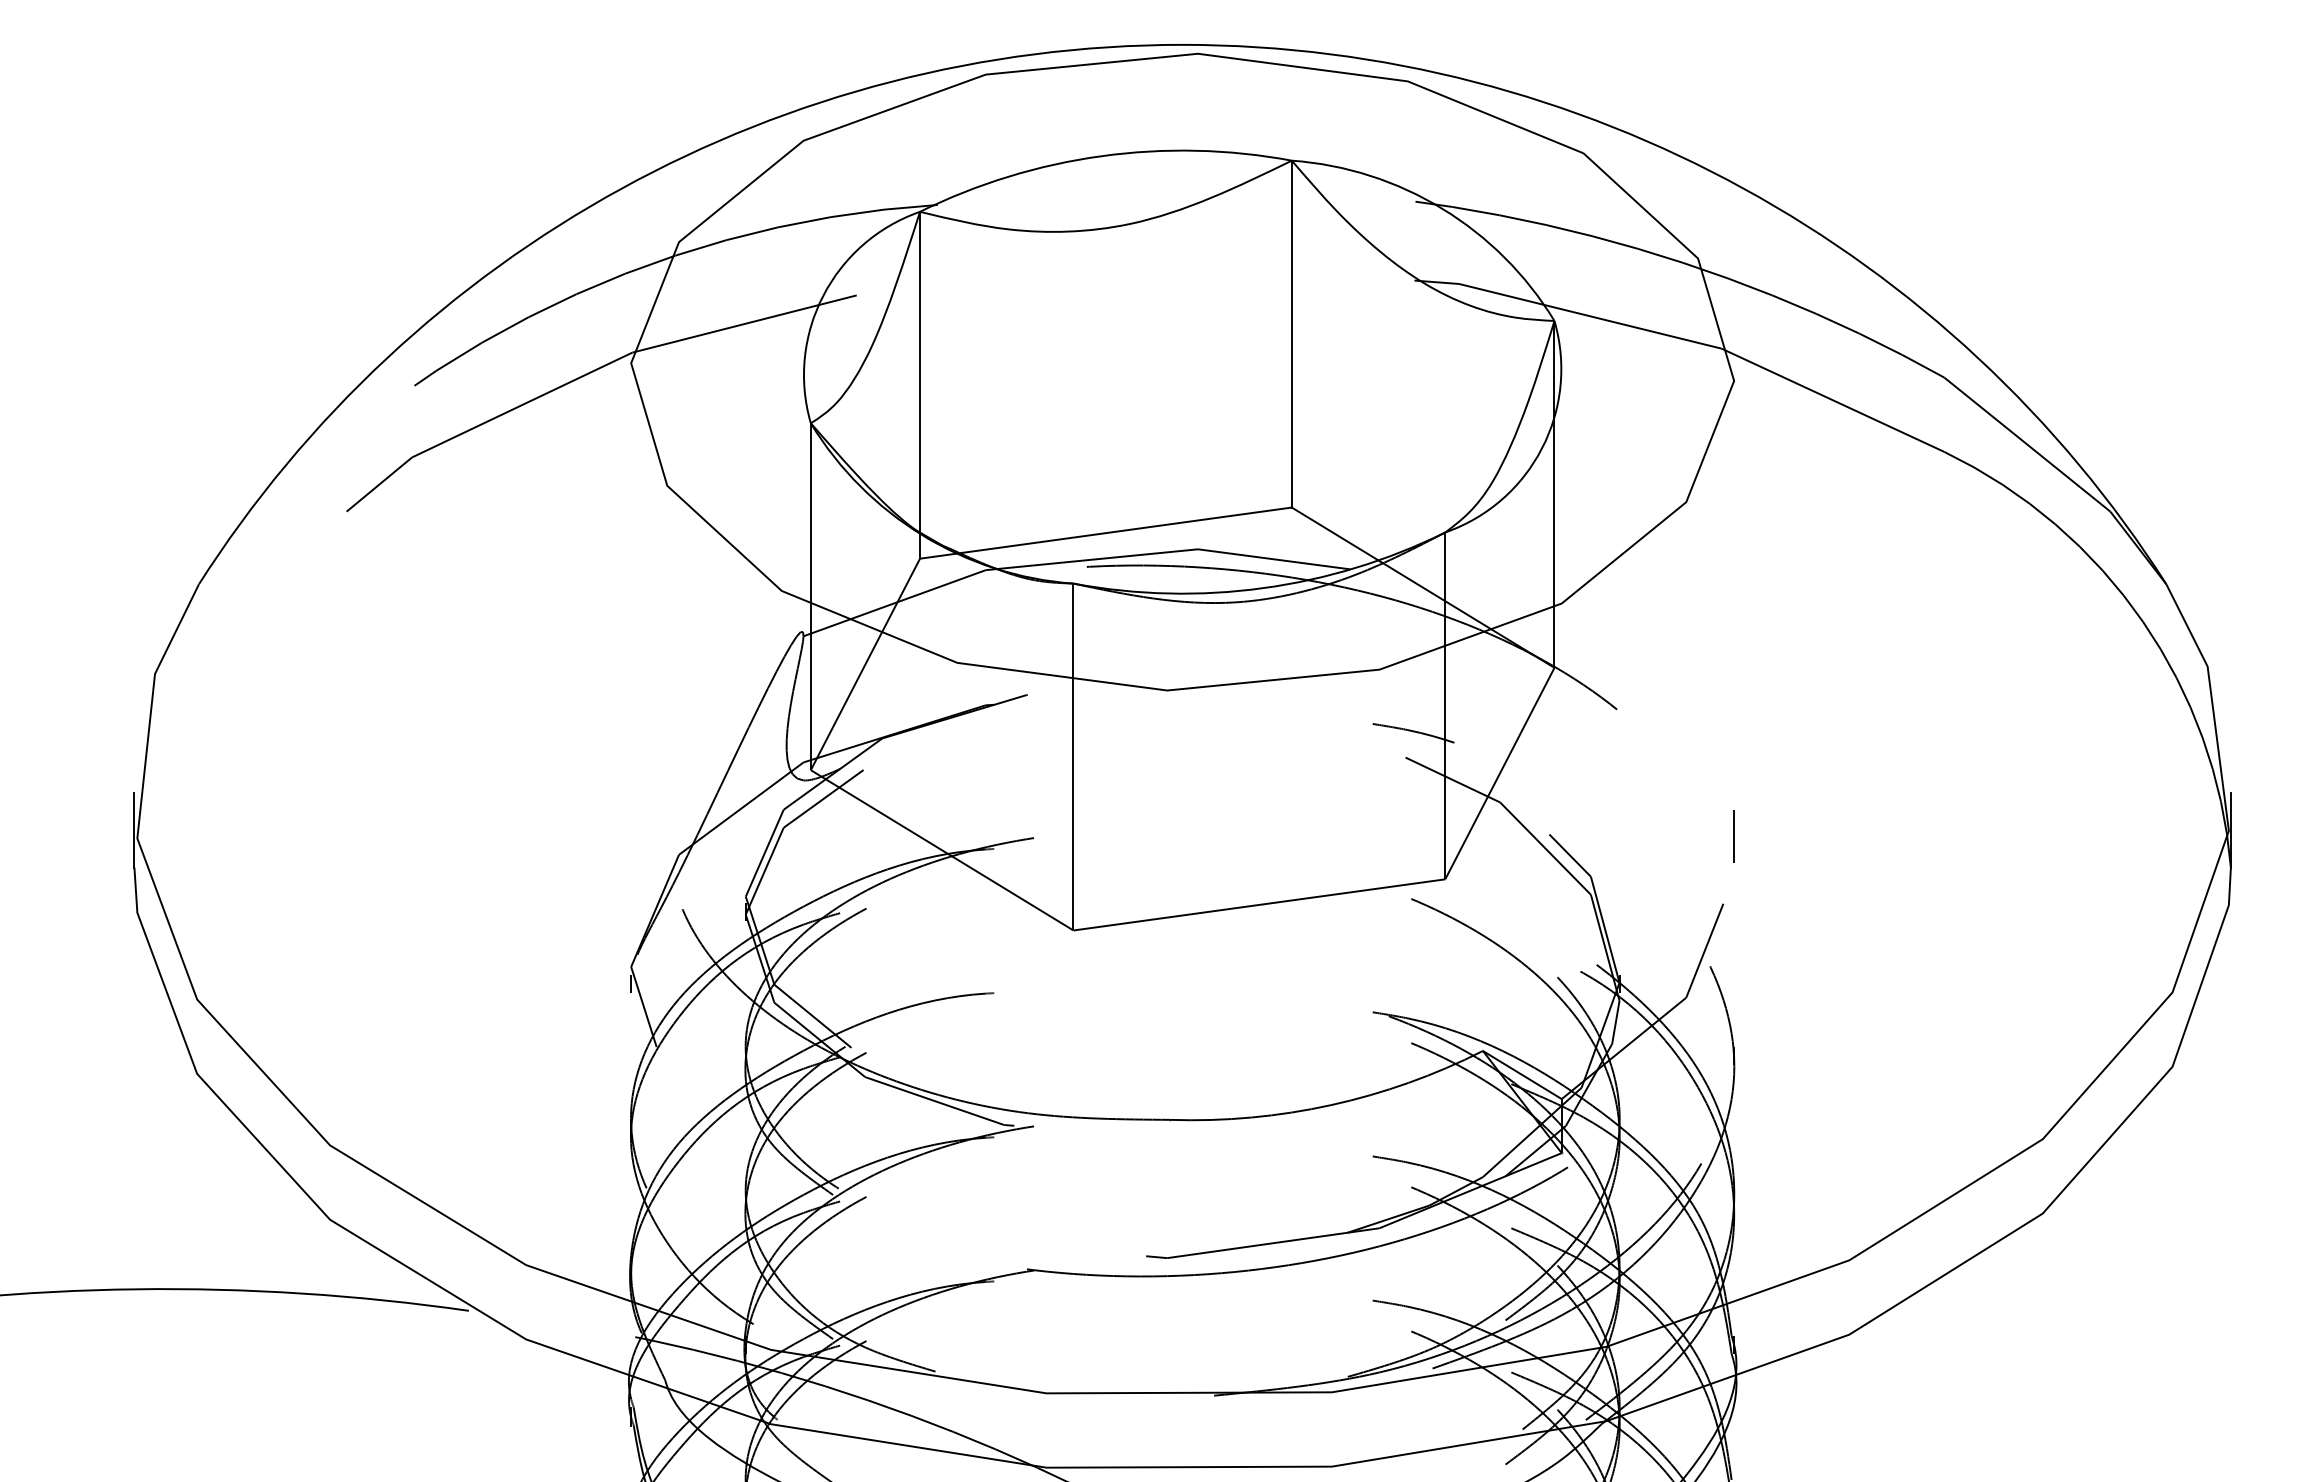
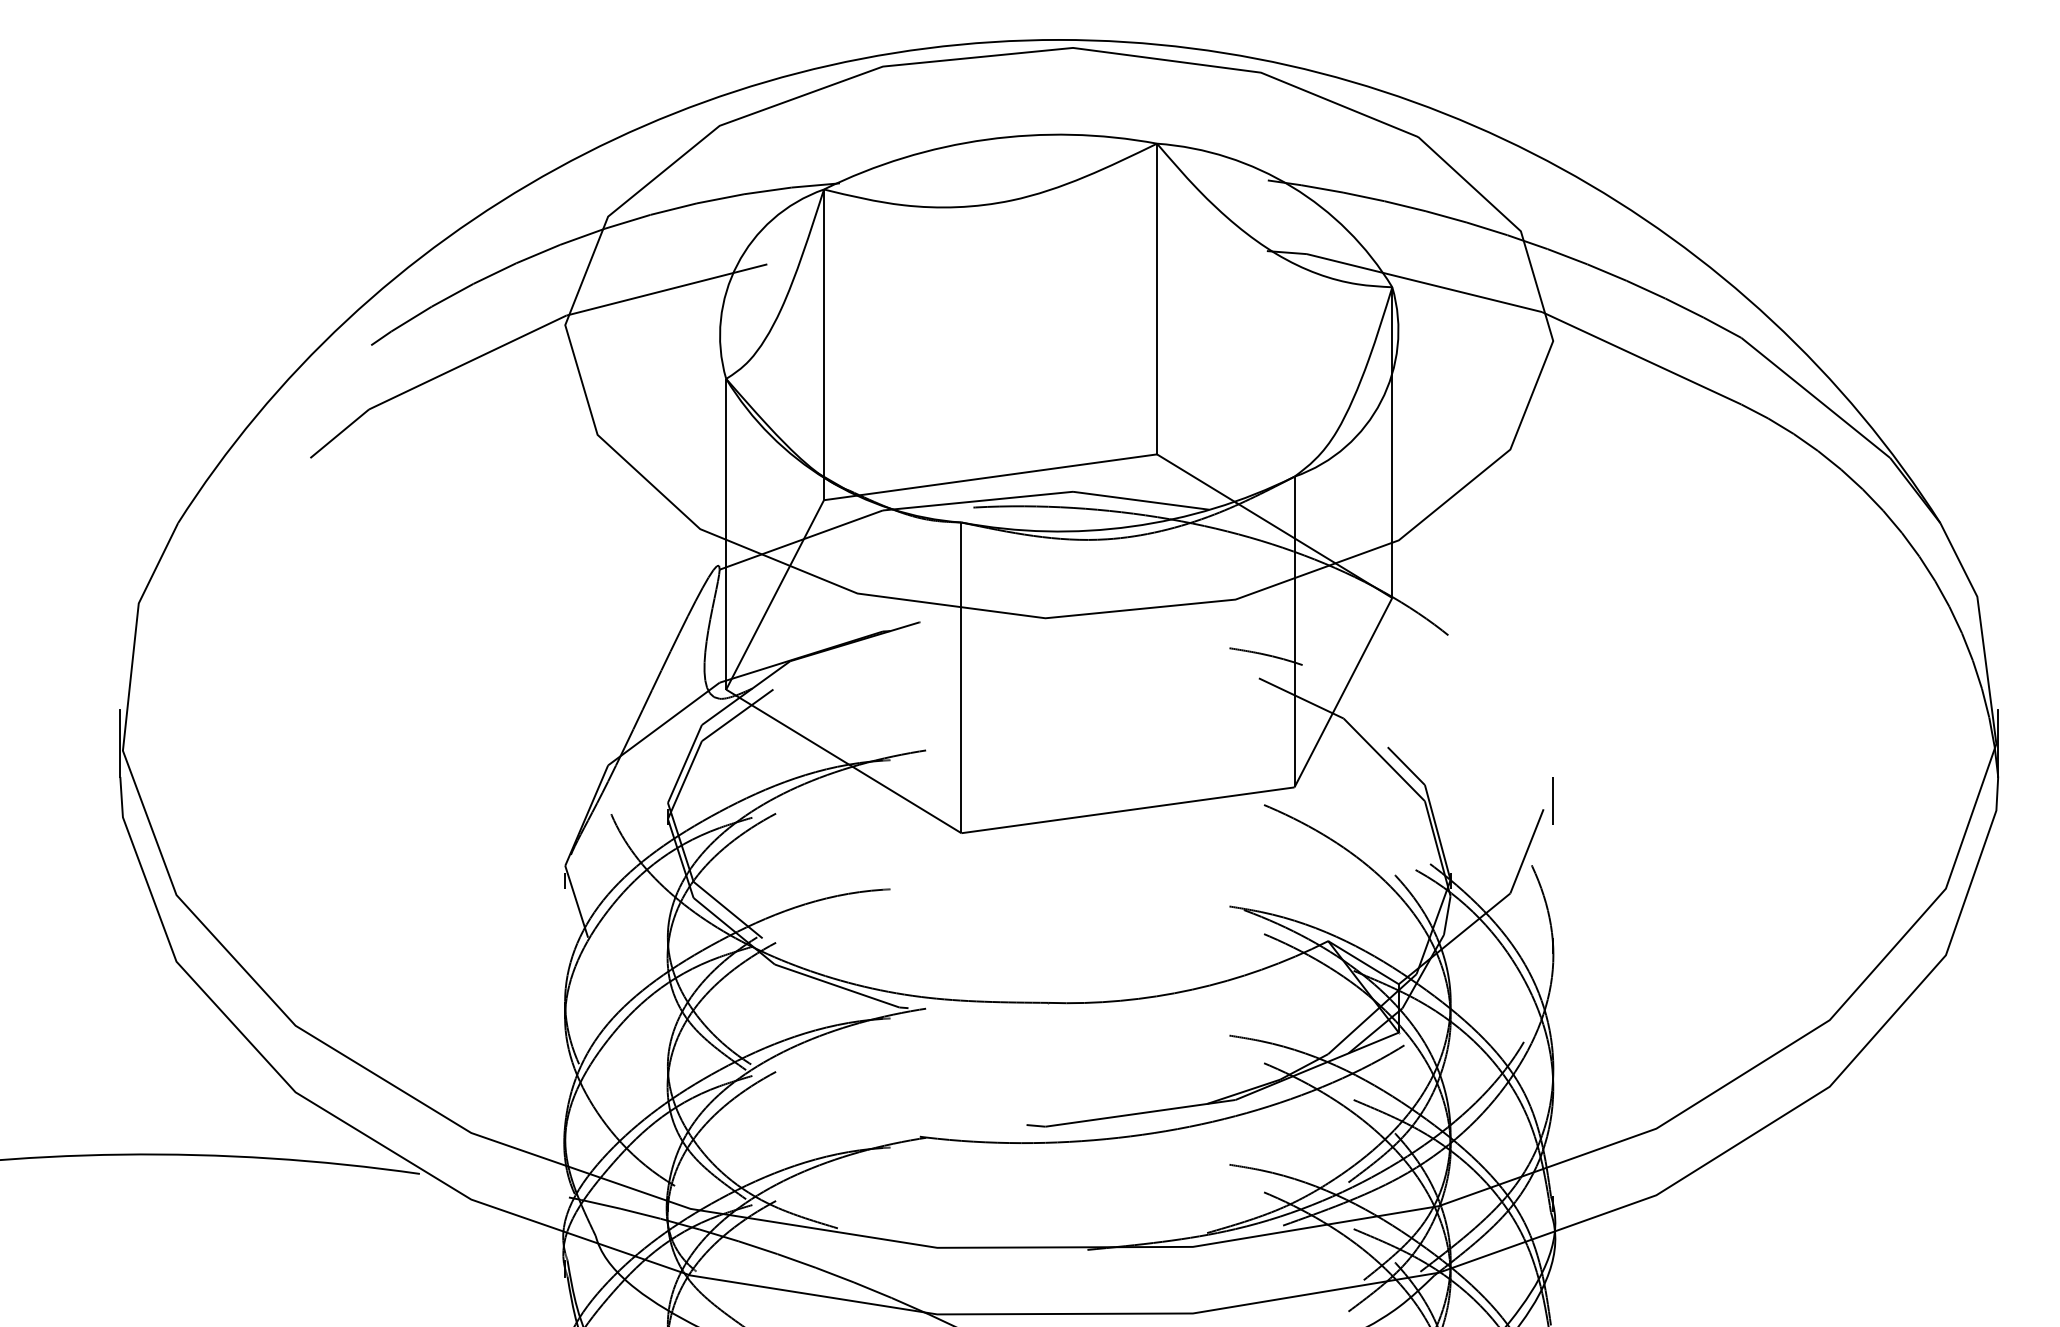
line: (1733, 835) -> (1552, 800), moved

